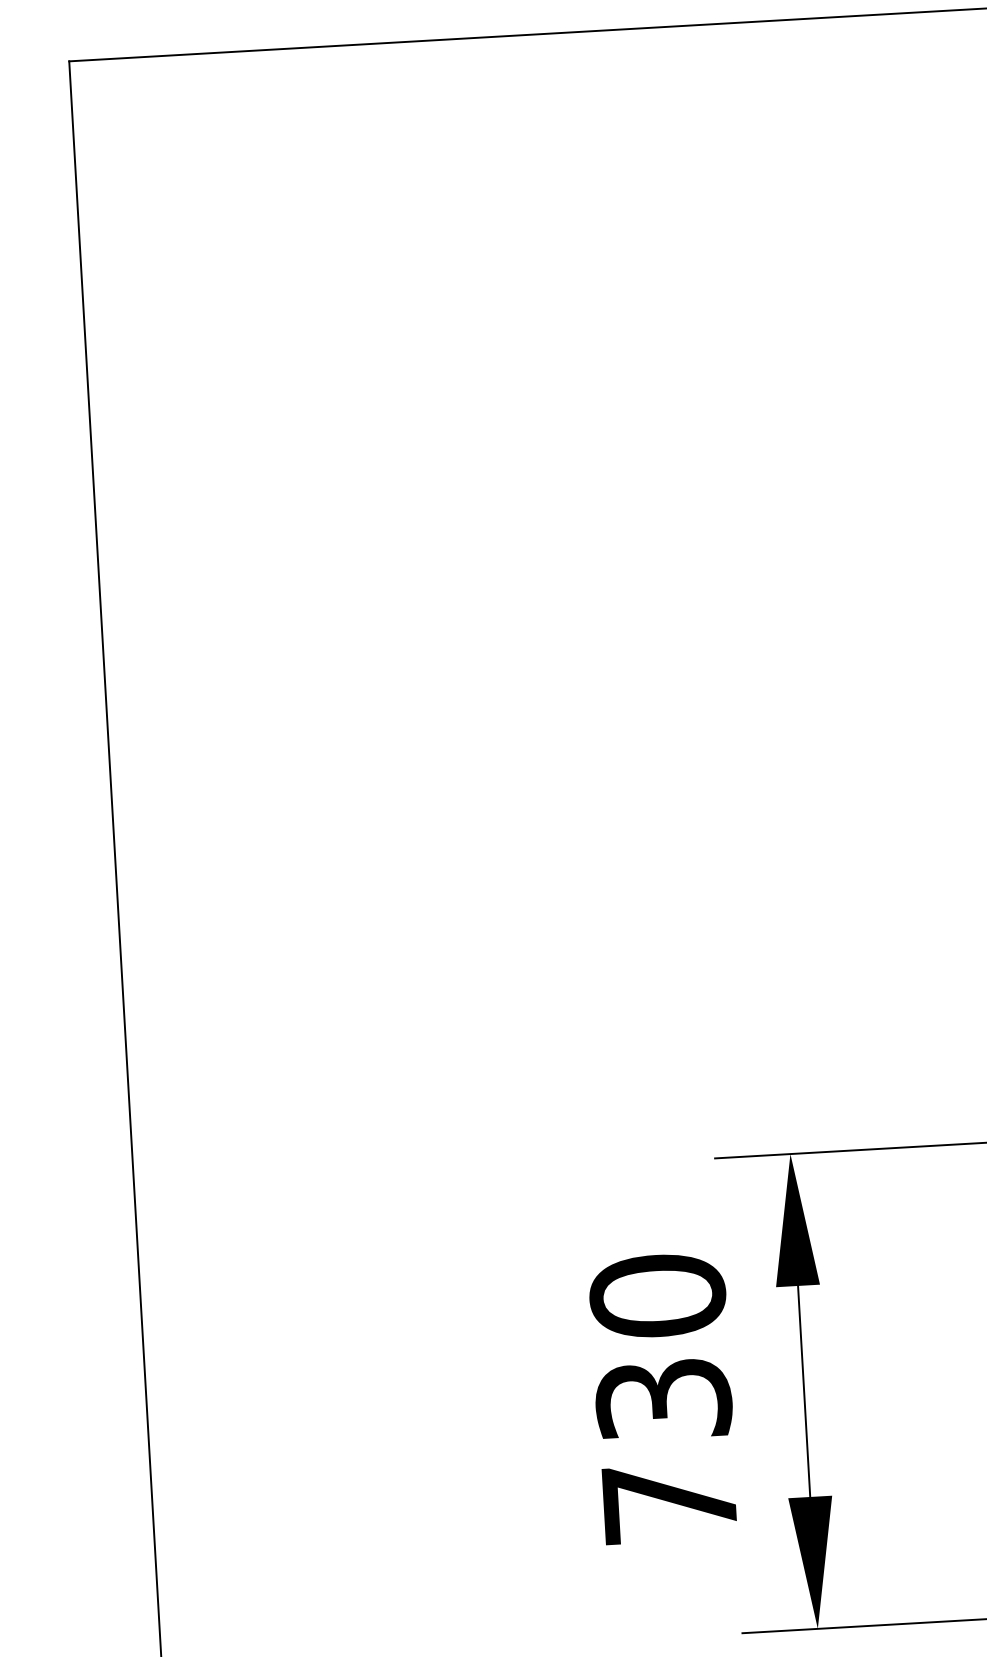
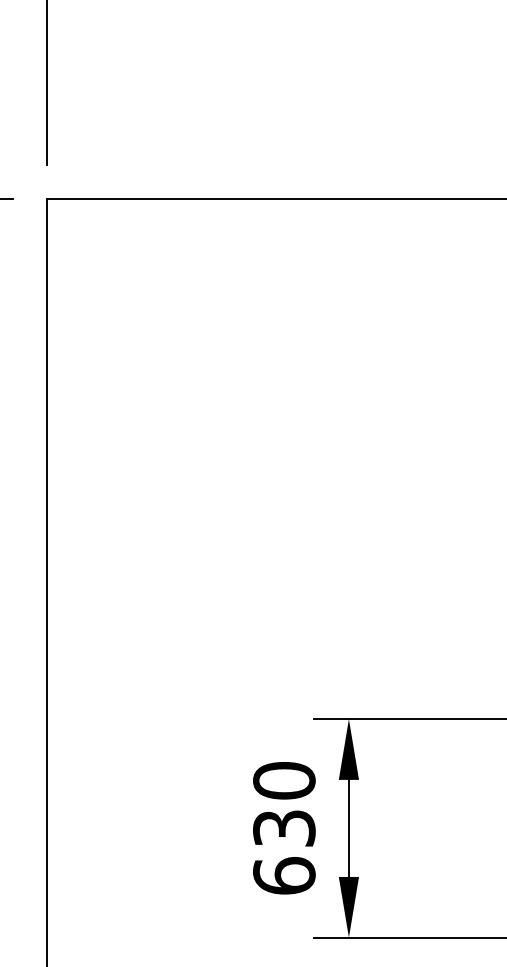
text: (669, 1501) -> (284, 875), 730 -> 630

